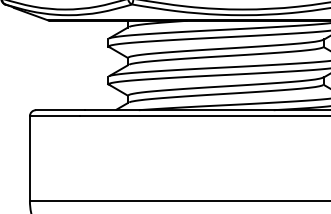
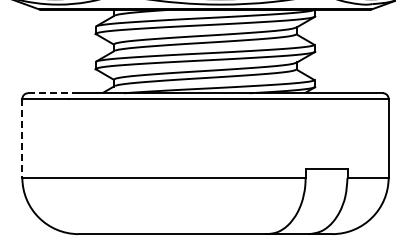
line: (60, 110) -> (50, 93), solid -> dashed
line: (30, 158) -> (22, 138), solid -> dashed

